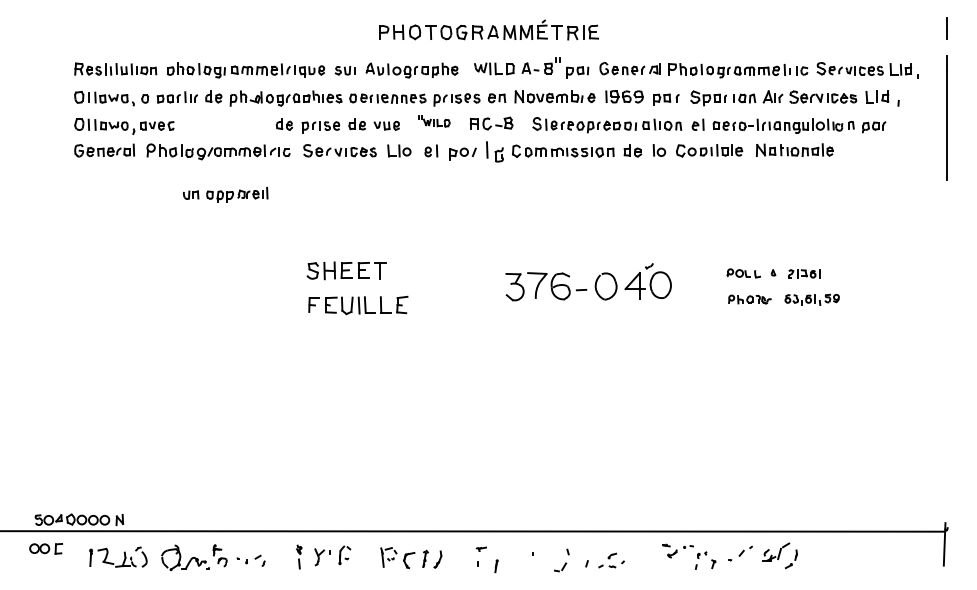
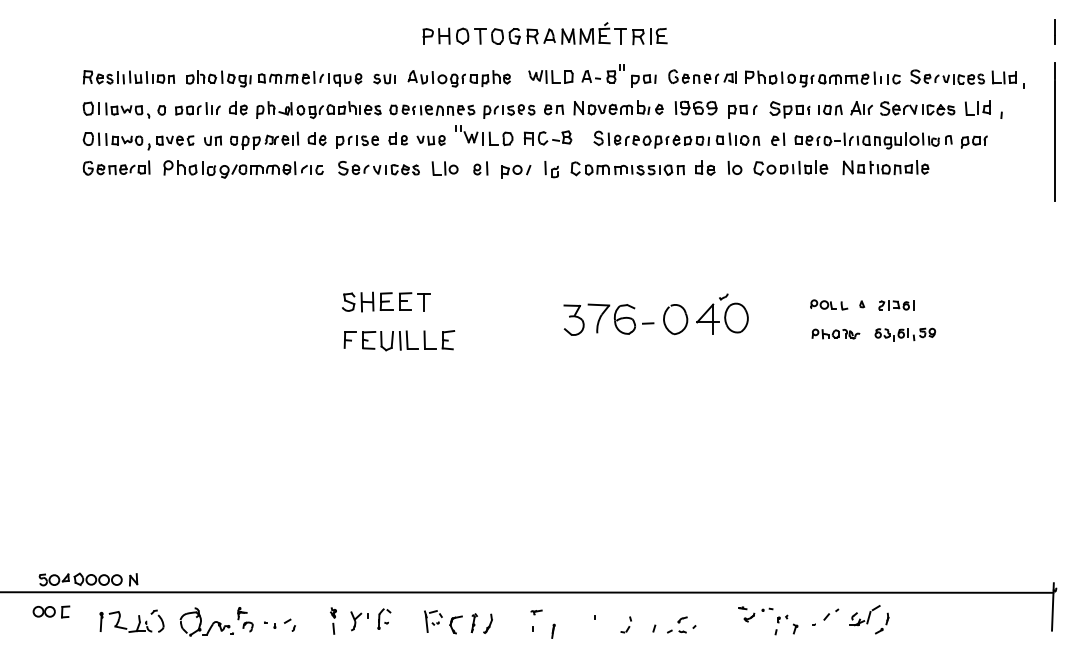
part: (434, 121) -> (484, 135), size x1.67
part: (494, 151) -> (551, 169), size x0.71
part: (225, 194) -> (251, 140), moved
part: (561, 560) -> (625, 624), size x0.62

